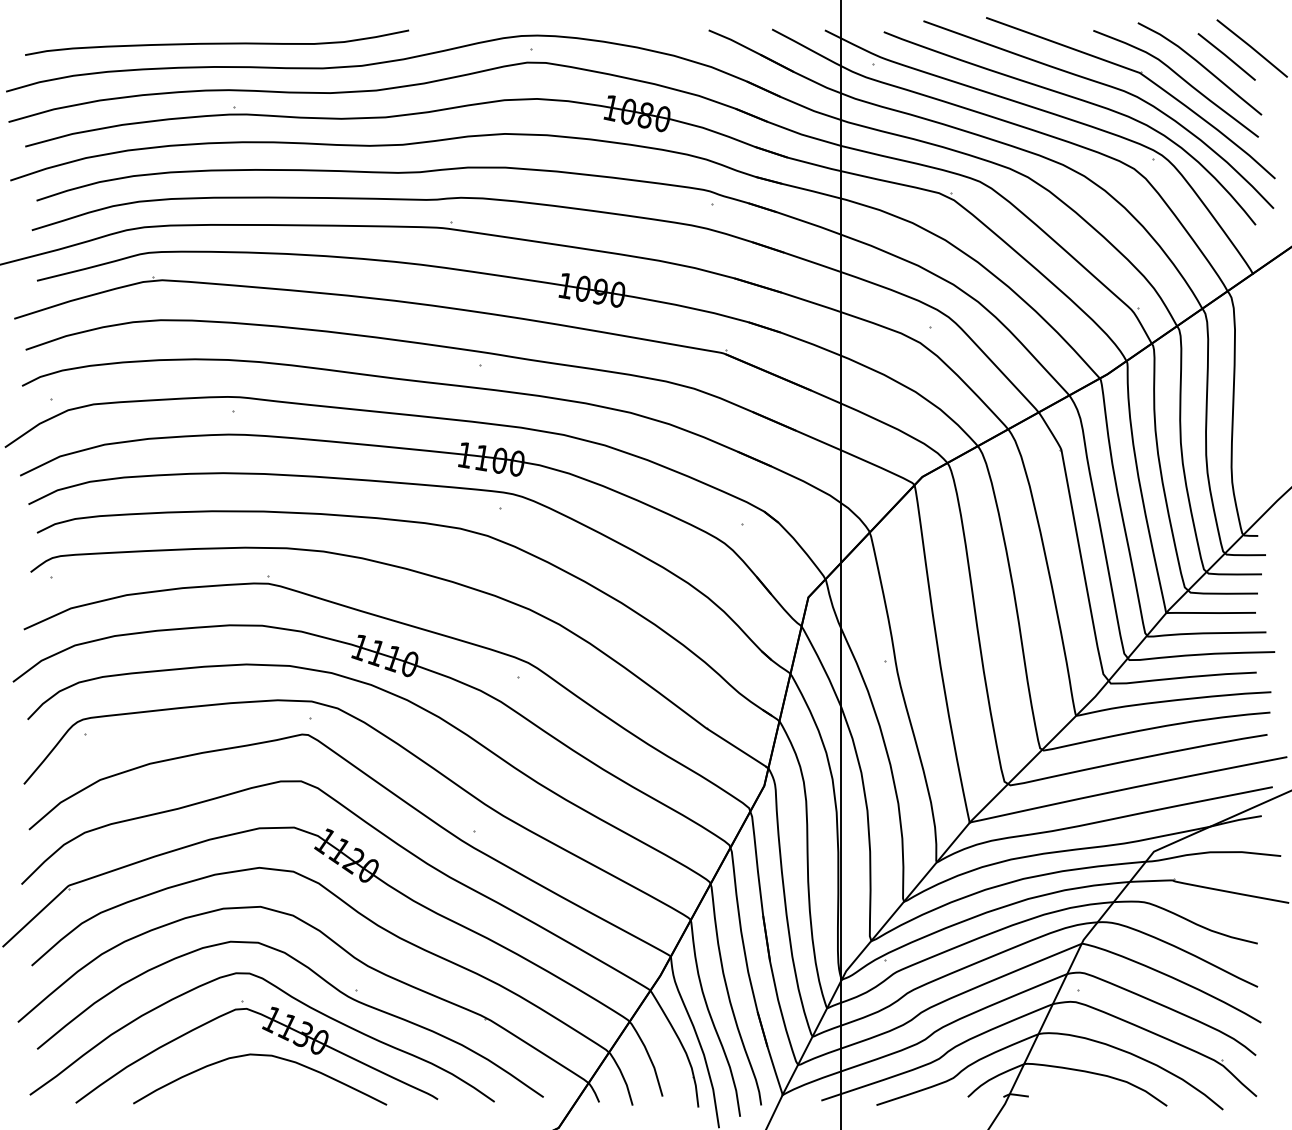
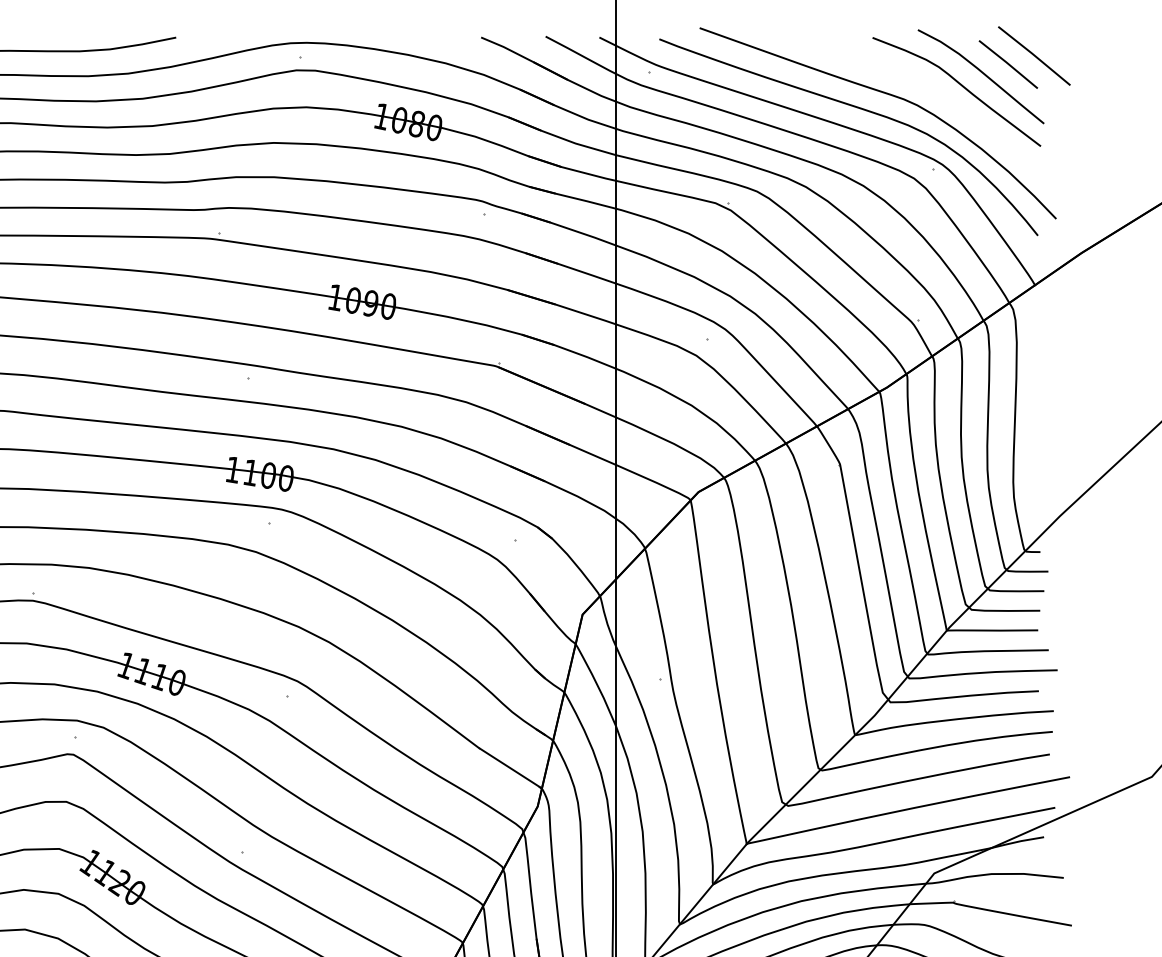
part: (1145, 78) -> (925, 86), removed

